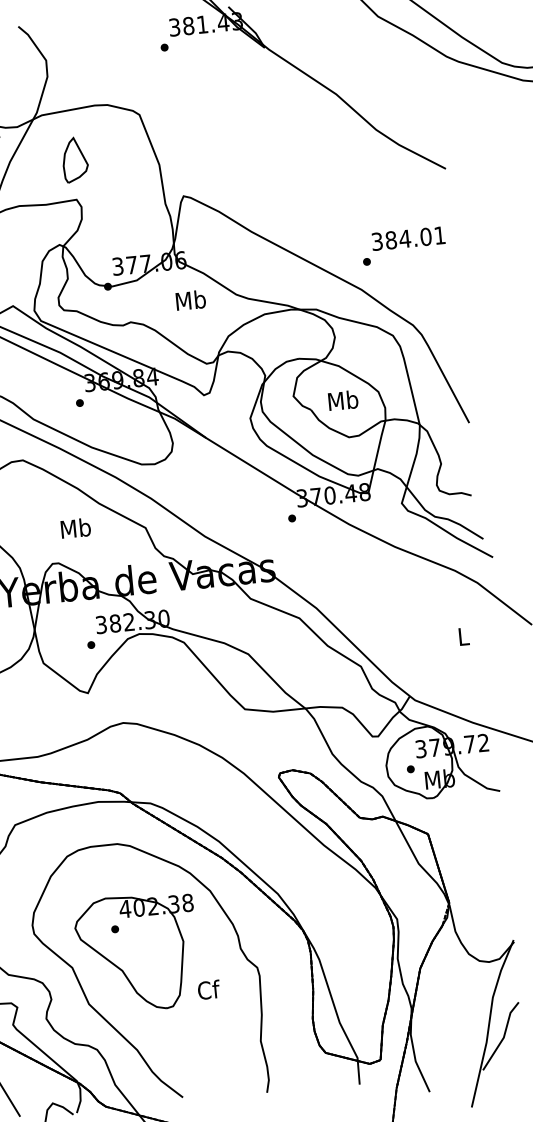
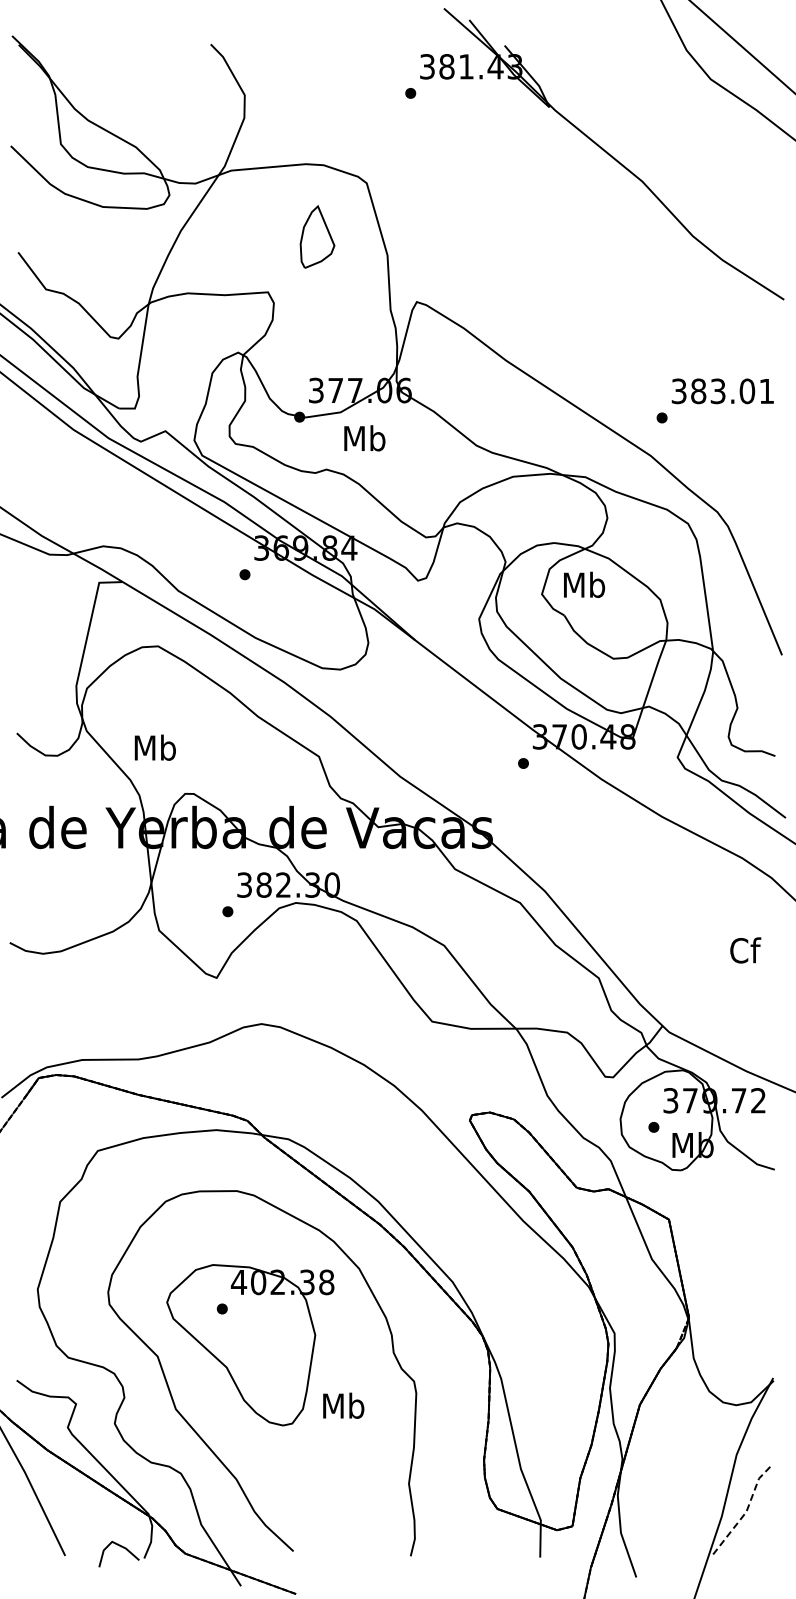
part: (75, 159) -> (317, 236), moved
text: (405, 239) -> (718, 391), 384.01 -> 383.01
text: (190, 300) -> (364, 438), moved
text: (343, 400) -> (584, 584), moved
text: (75, 528) -> (154, 747), moved
text: (463, 636) -> (745, 950), L -> Cf
text: (208, 989) -> (343, 1405), Cf -> Mb
line: (503, 1037) -> (746, 1511), solid -> dashed

